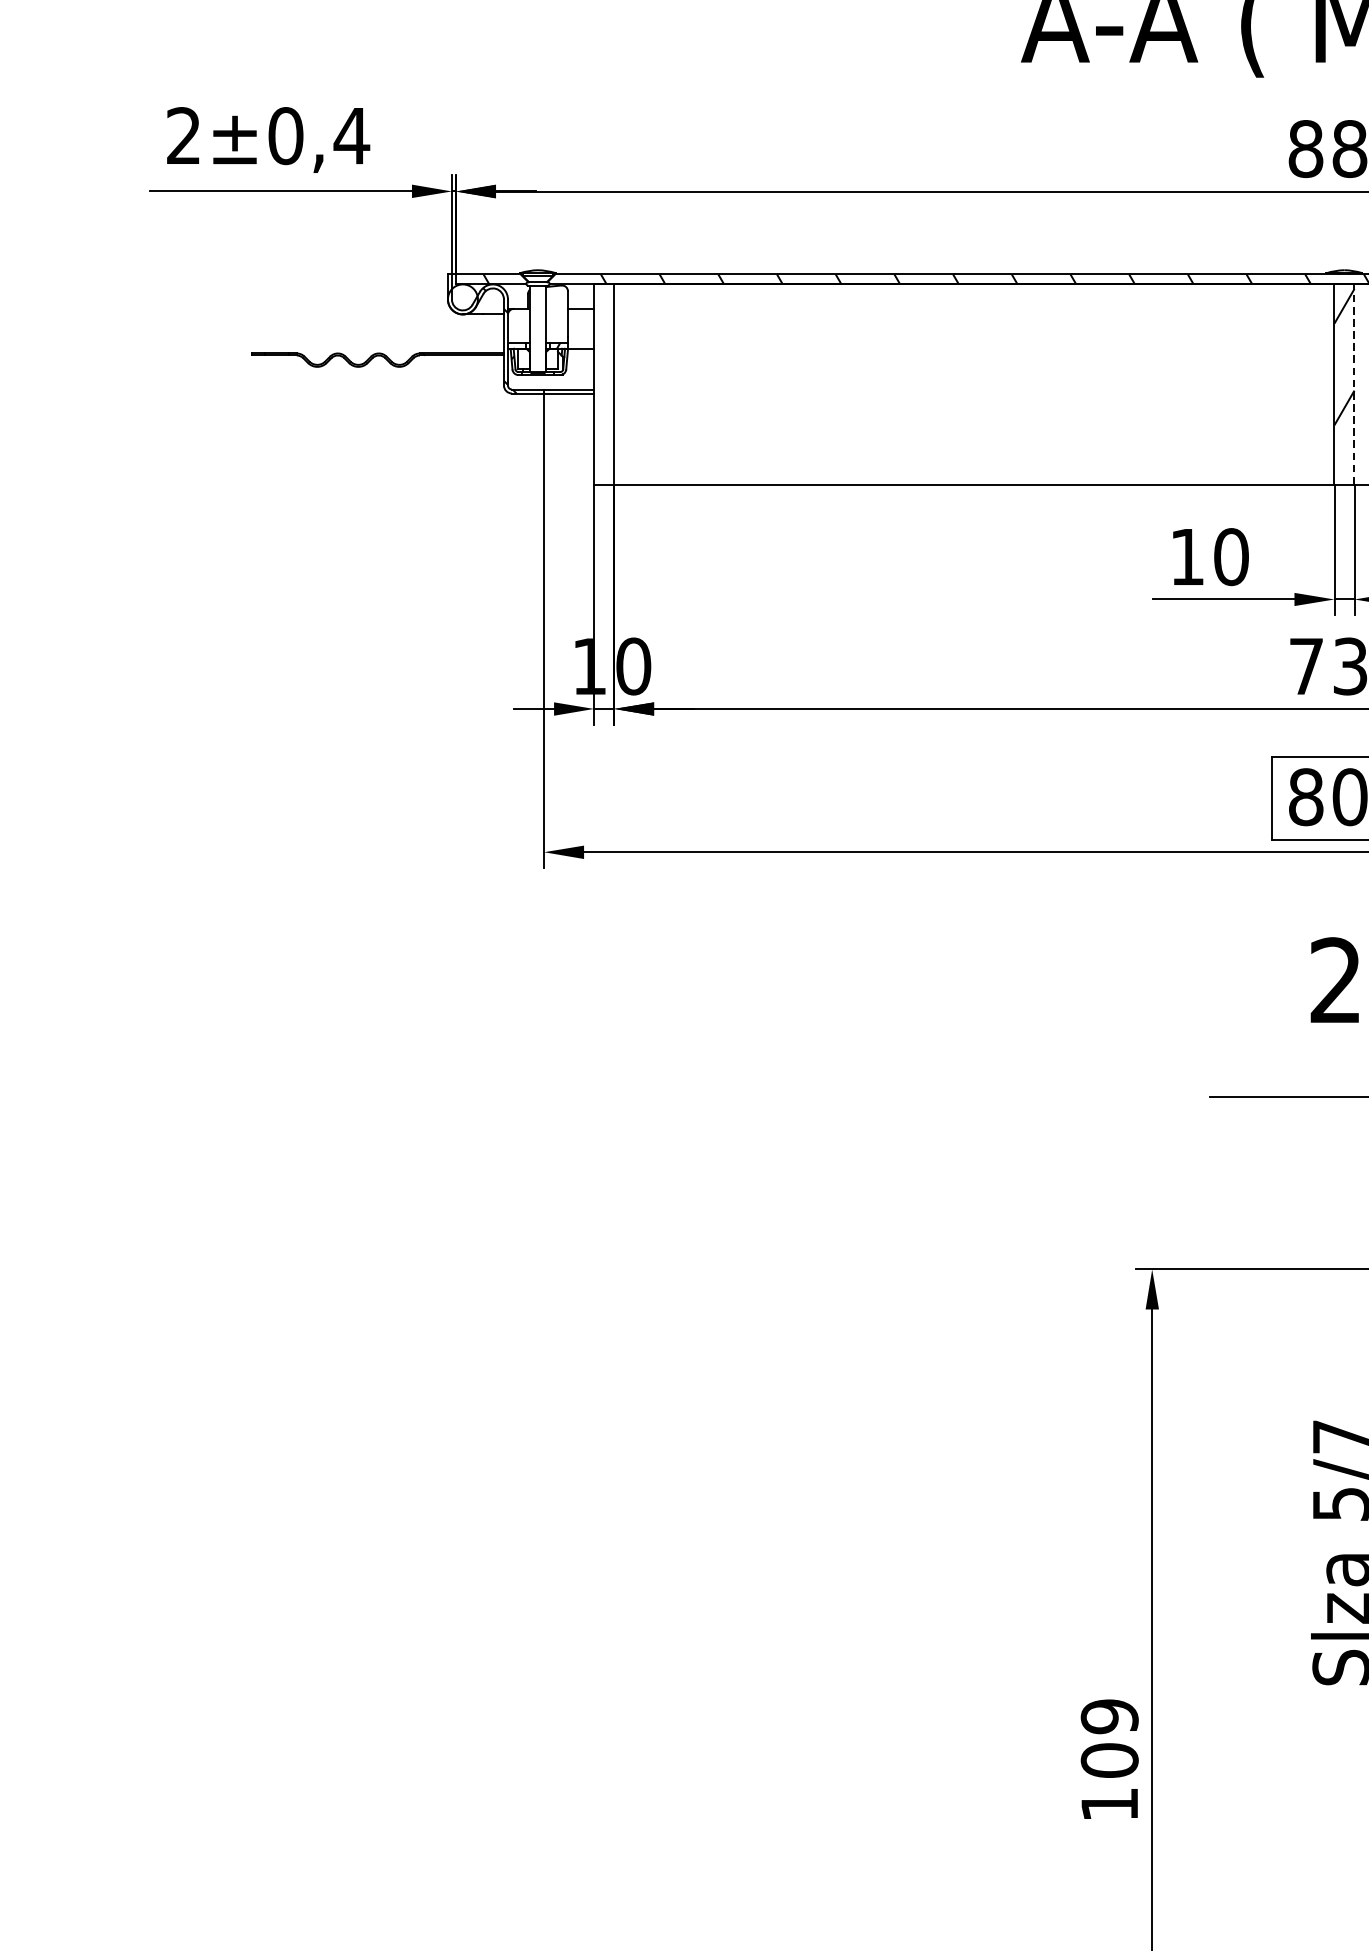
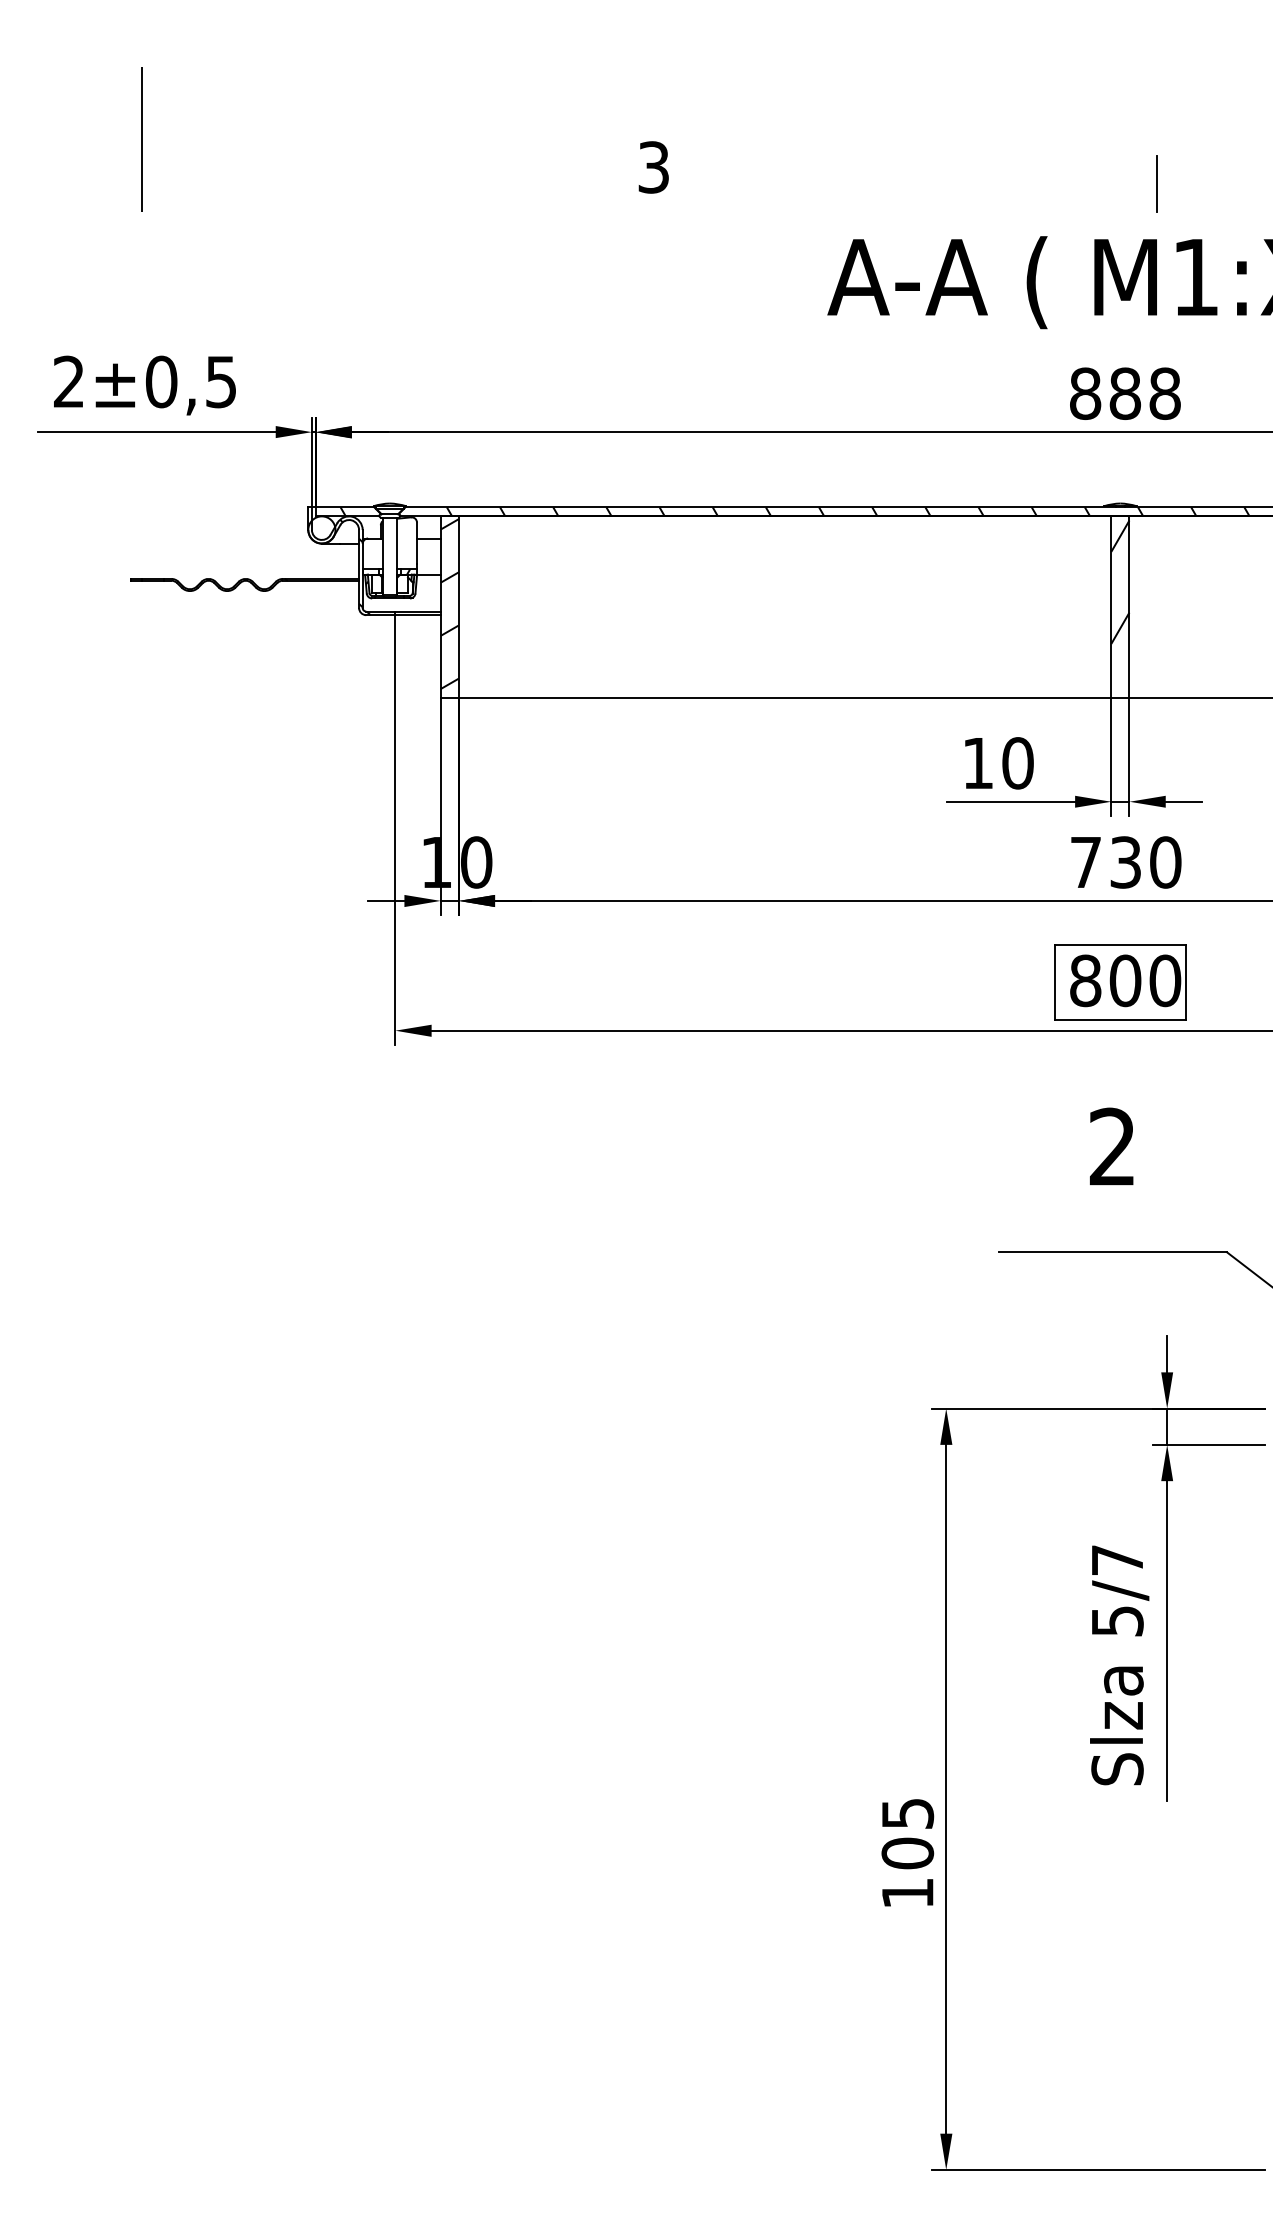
text: (350, 136) -> (220, 382), ±0,4 -> ±0,5
hatch: (603, 381) -> (449, 604), added
line: (1354, 385) -> (1129, 607), dashed -> solid
text: (1109, 1716) -> (907, 1813), 109 -> 105

